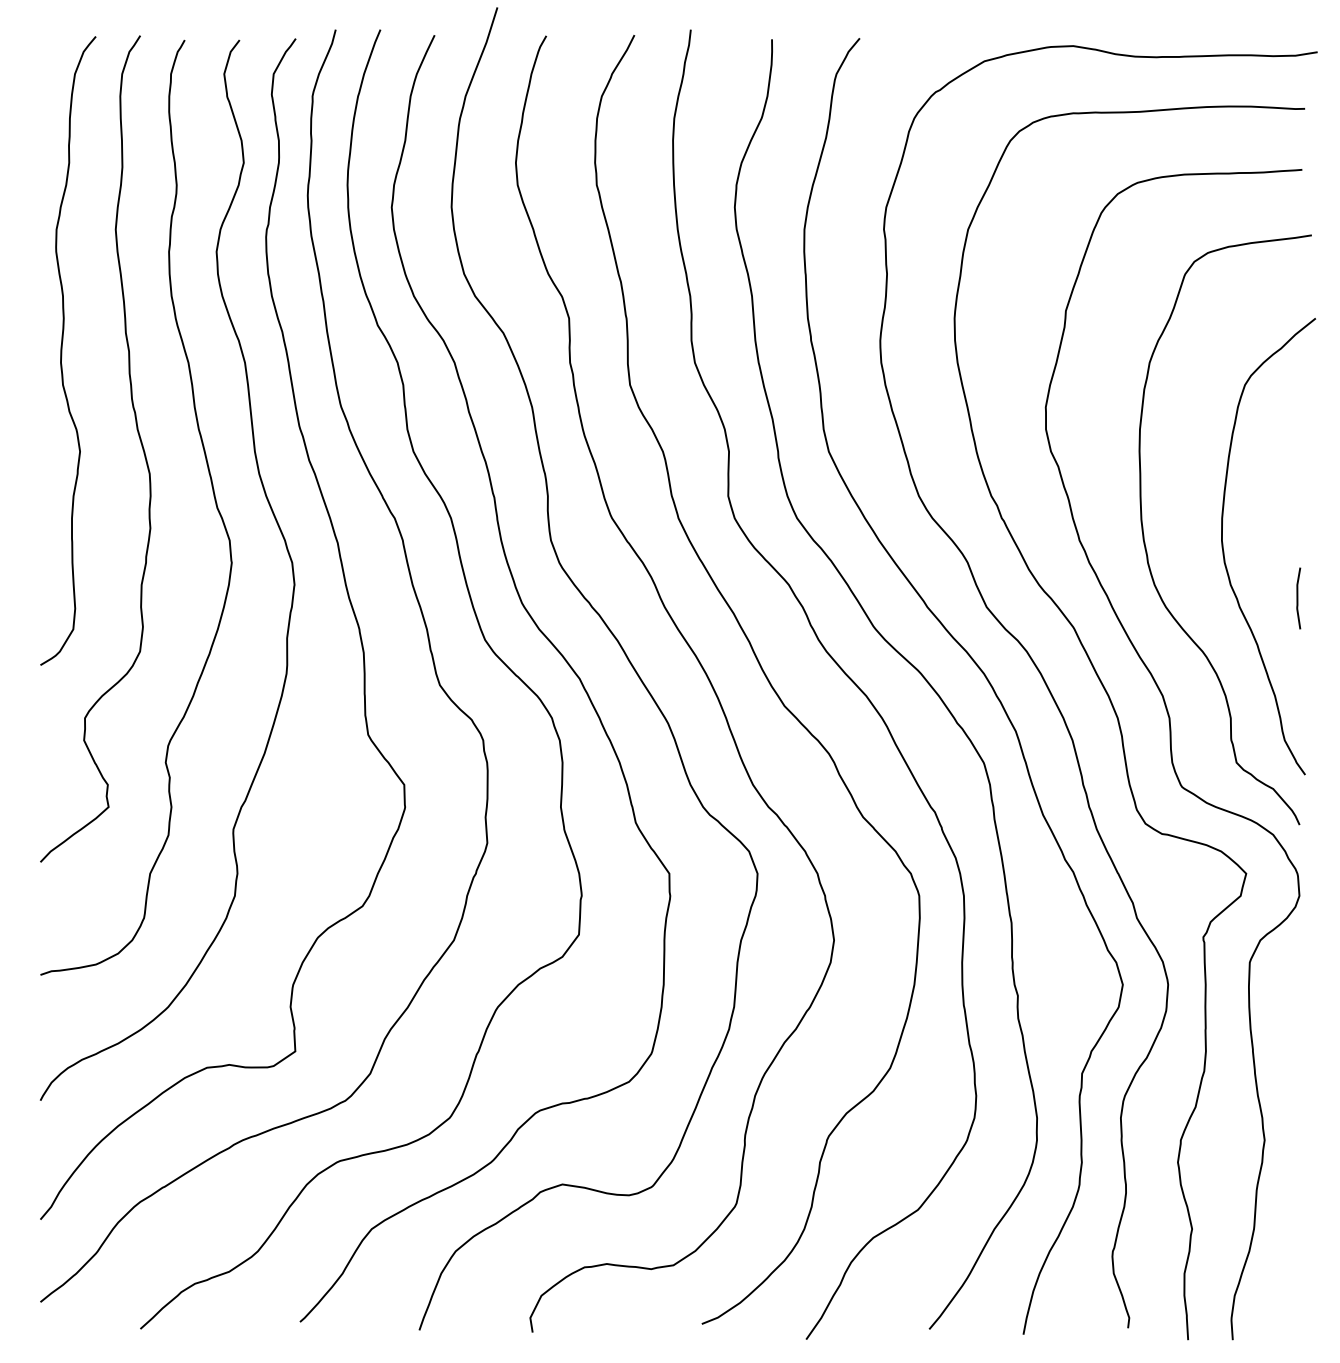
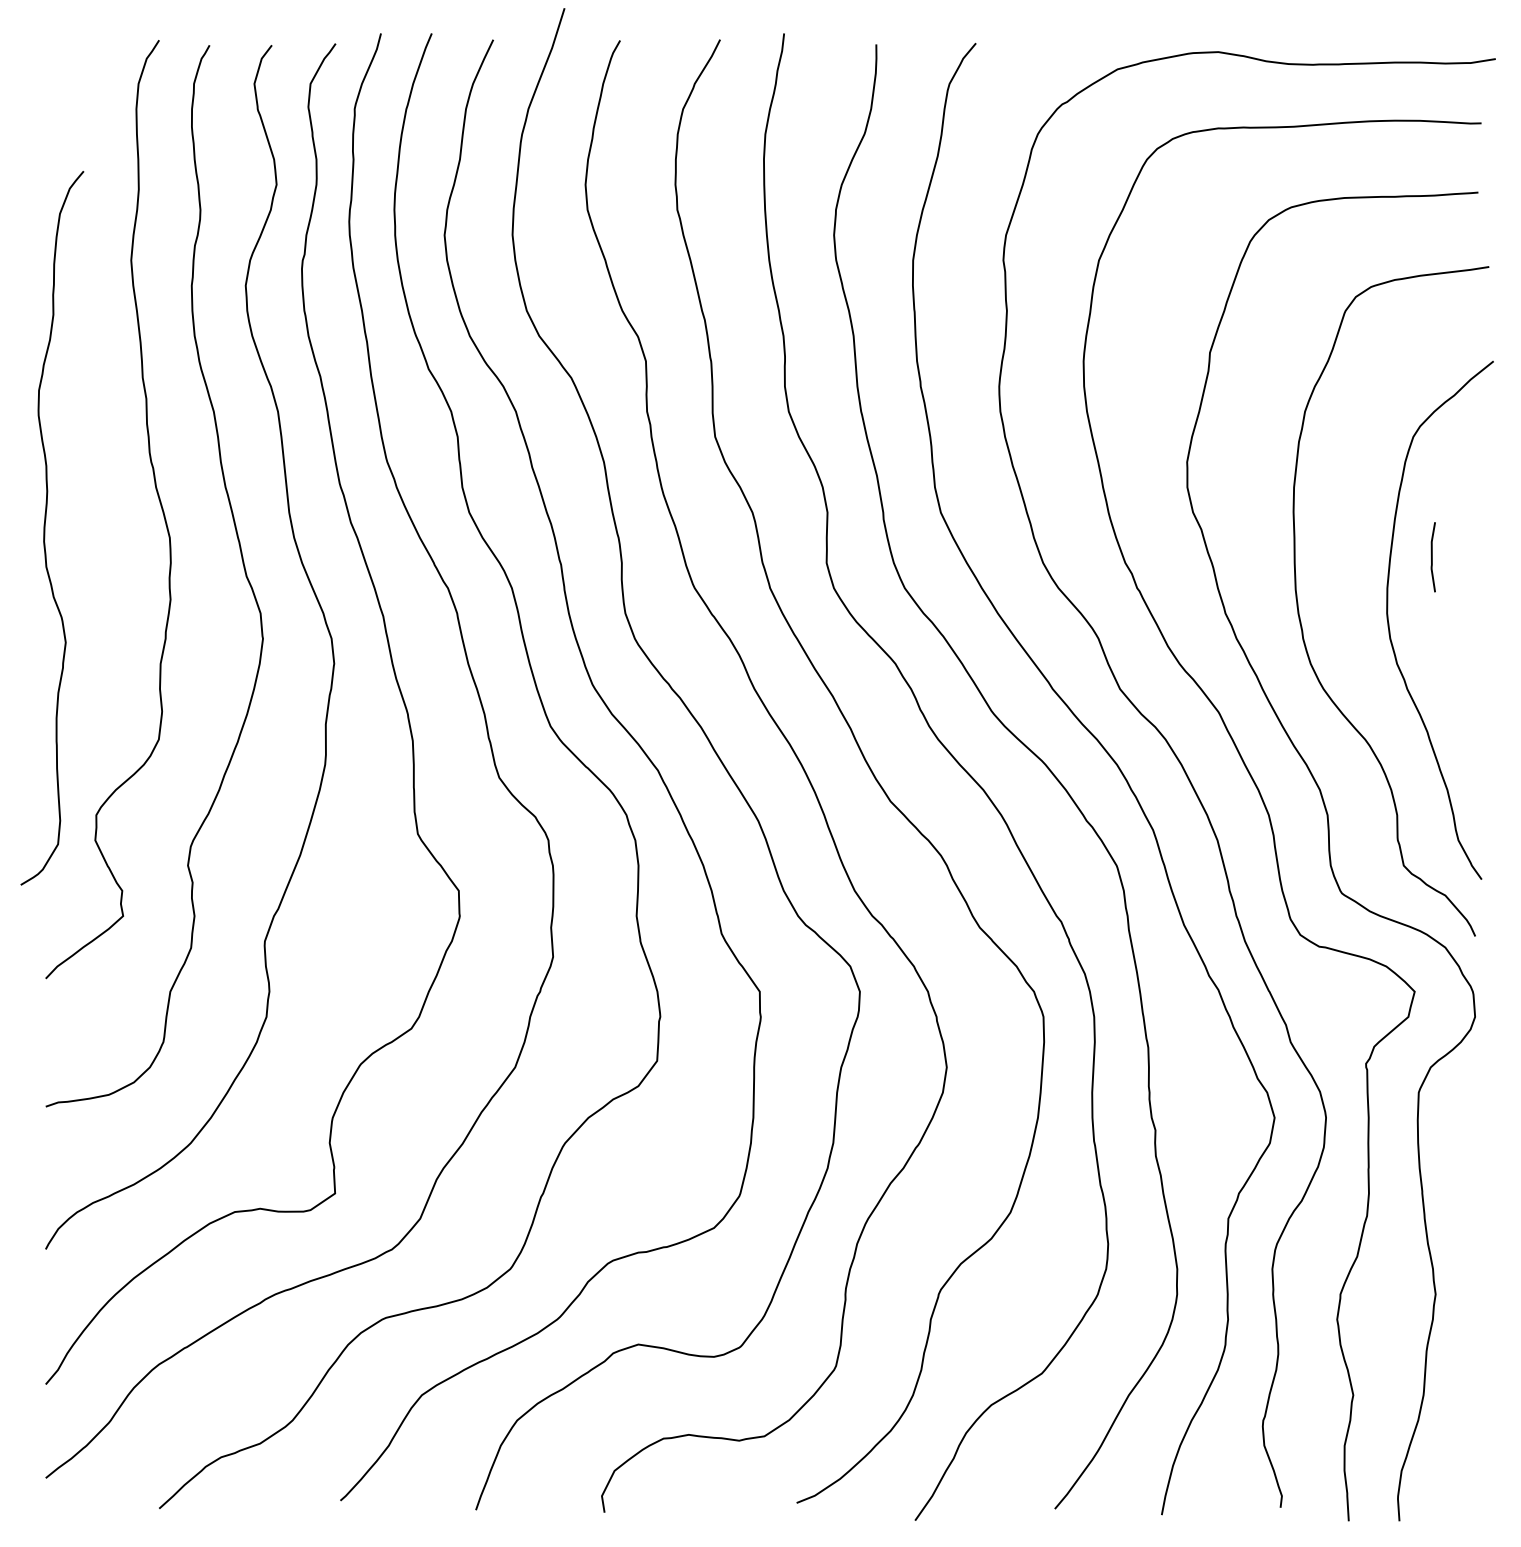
curve: (62, 351) -> (45, 528), moved
curve: (1298, 598) -> (1432, 557), moved

